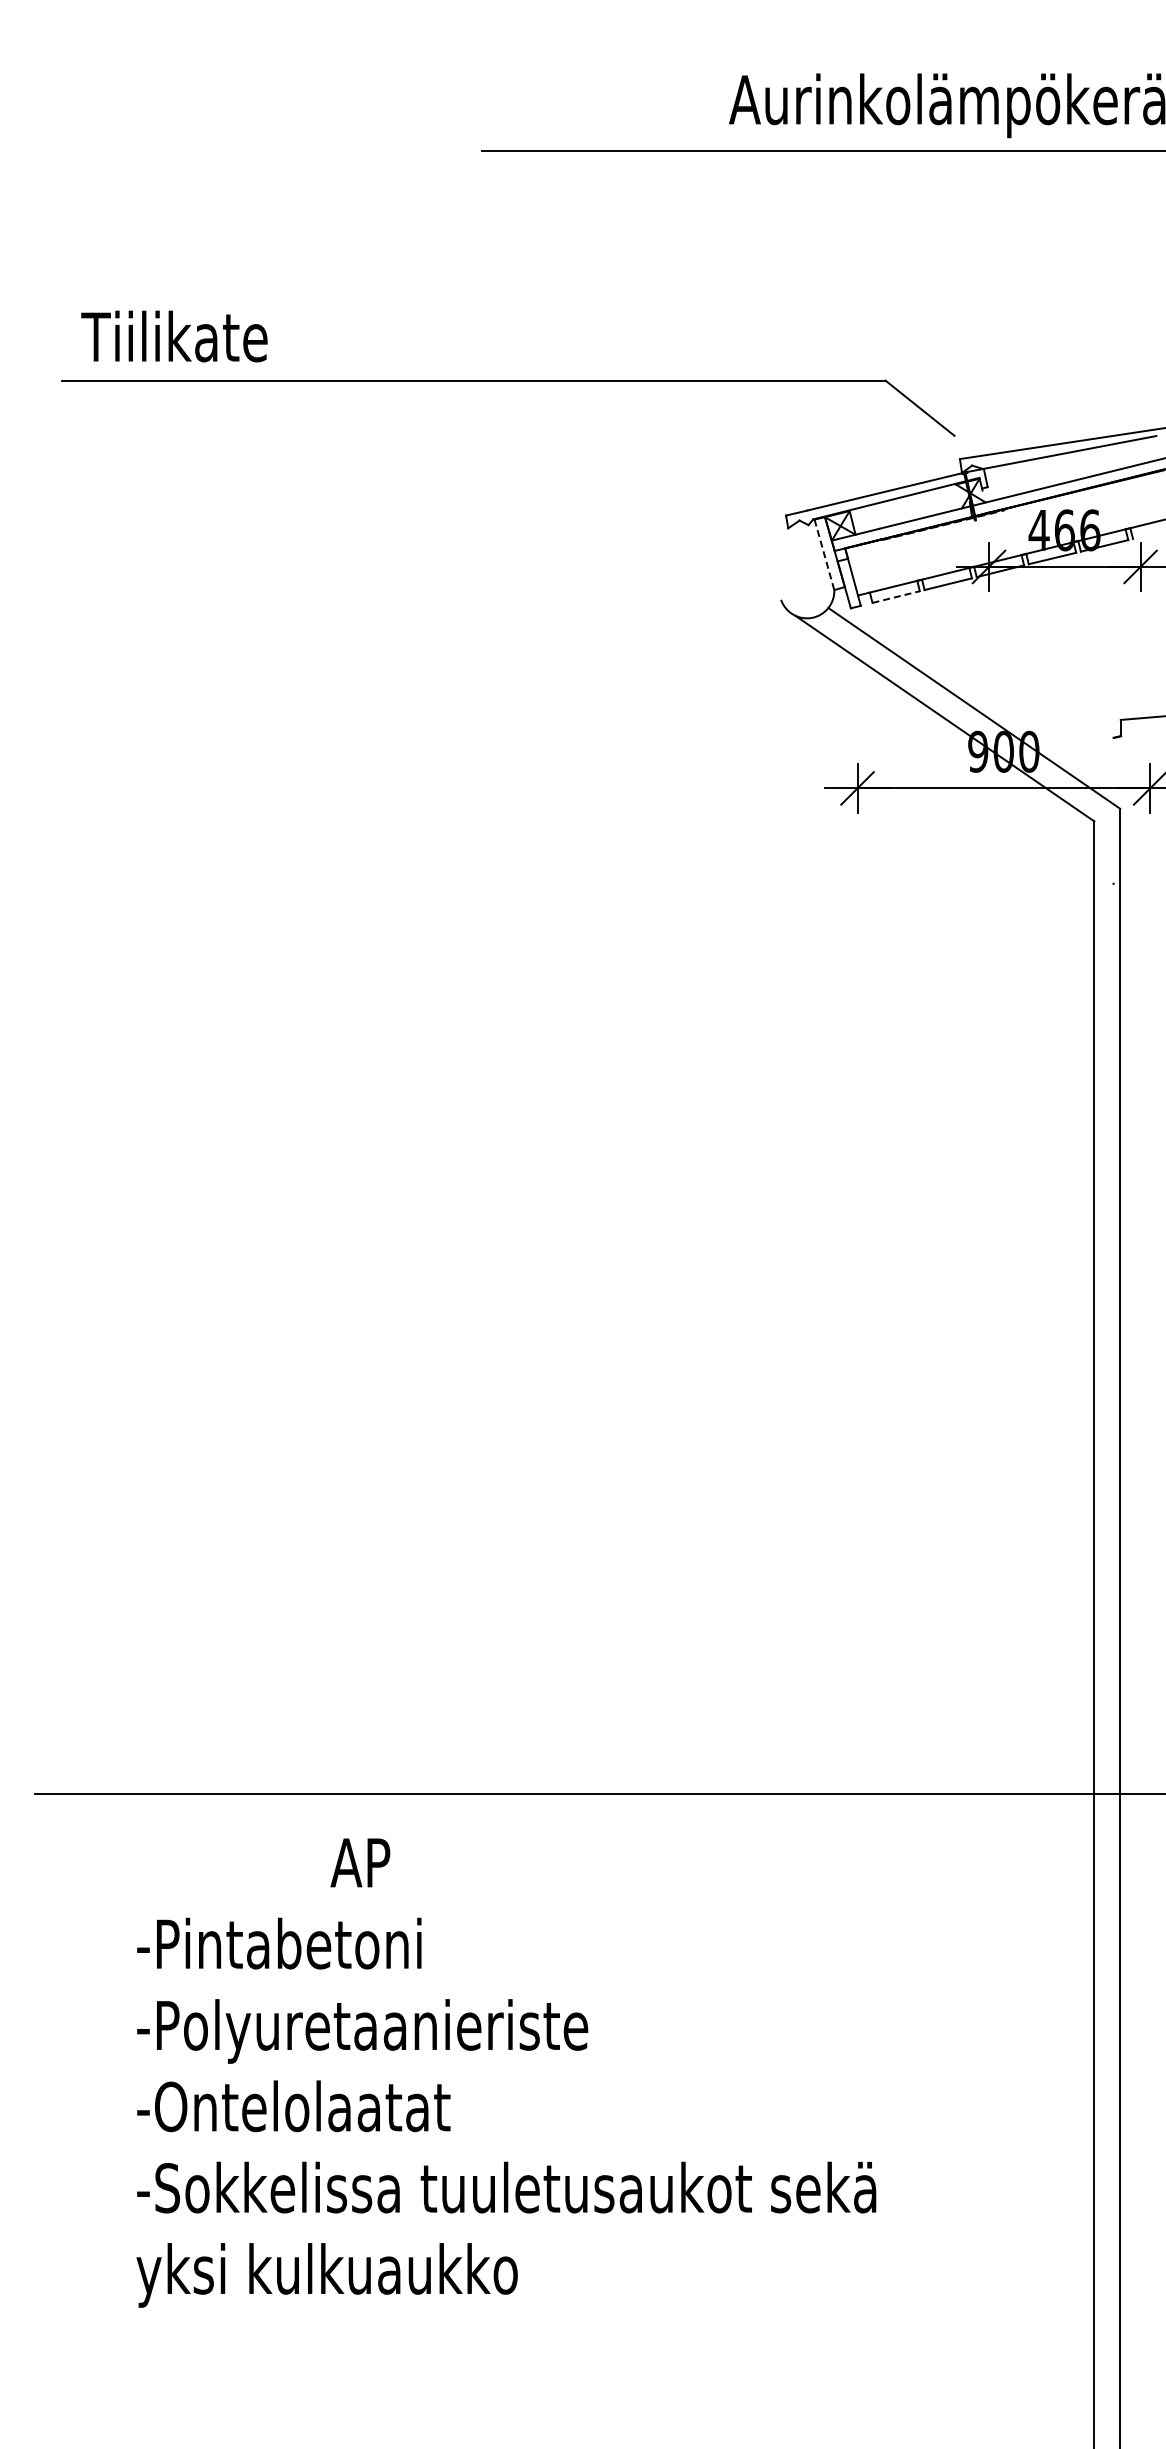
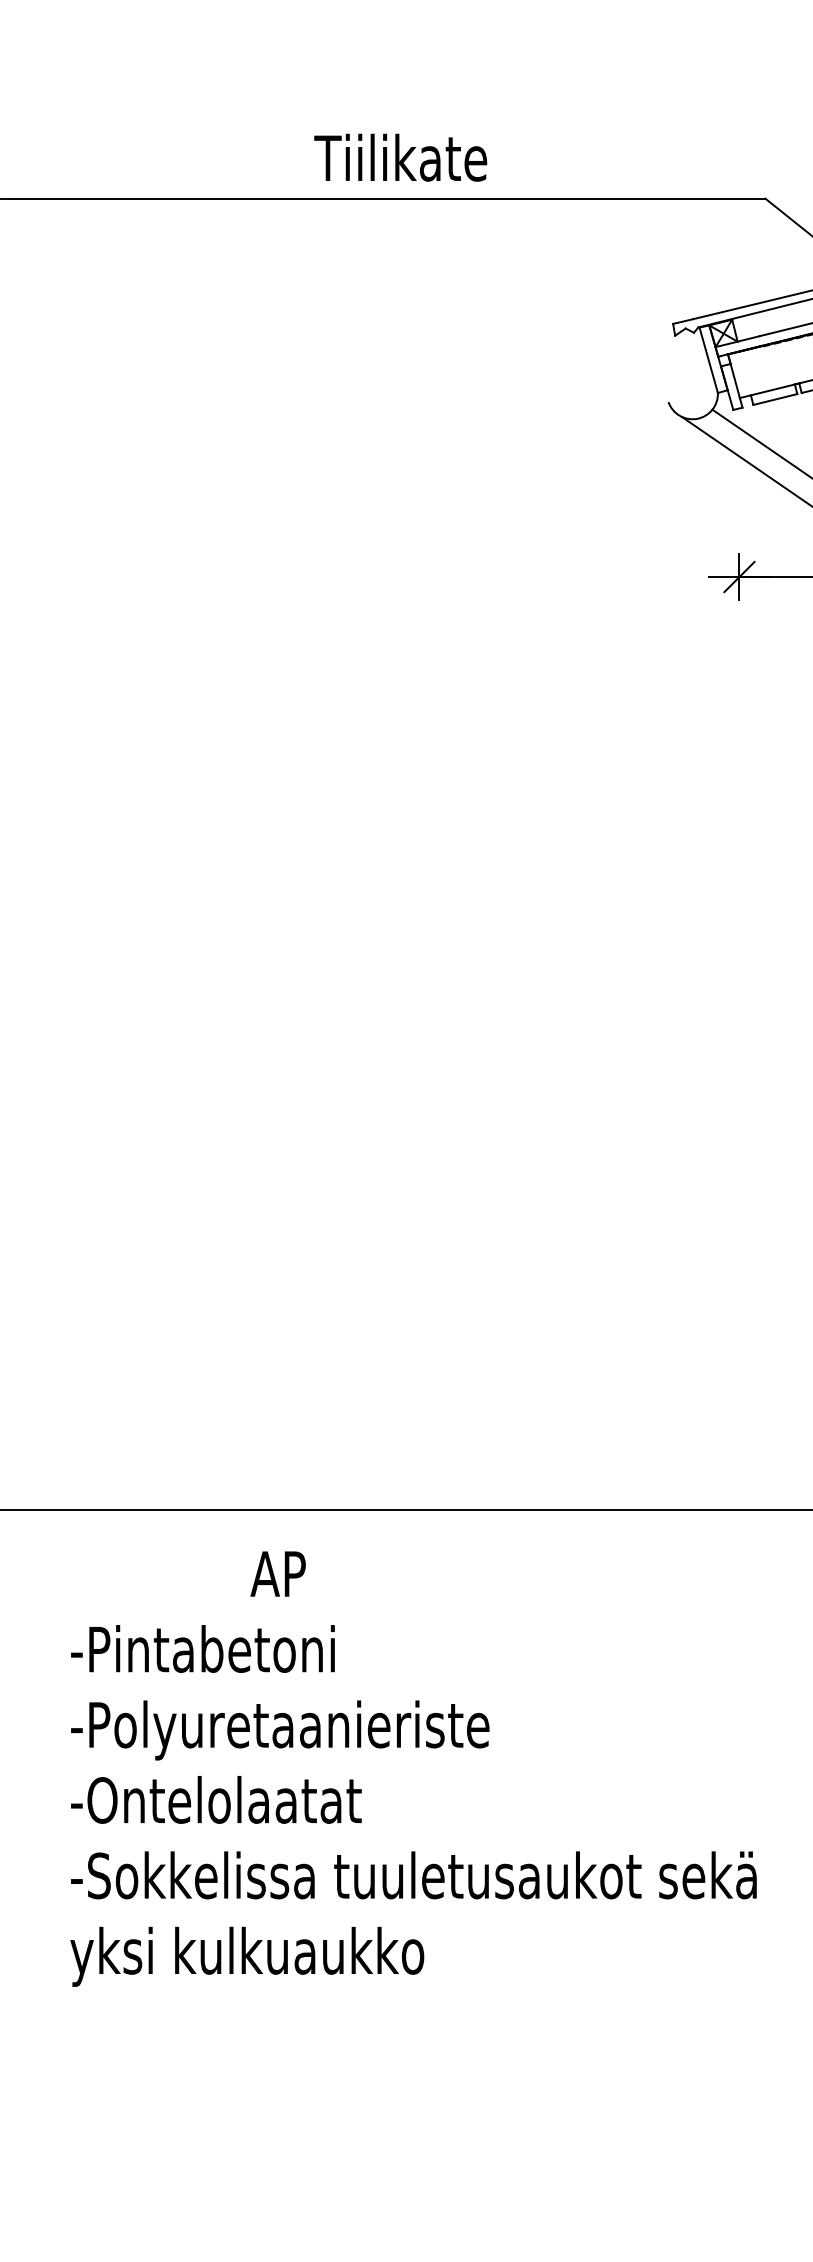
text: (174, 336) -> (400, 157), moved
line: (824, 554) -> (708, 360), dashed -> solid
line: (896, 596) -> (775, 398), dashed -> solid

